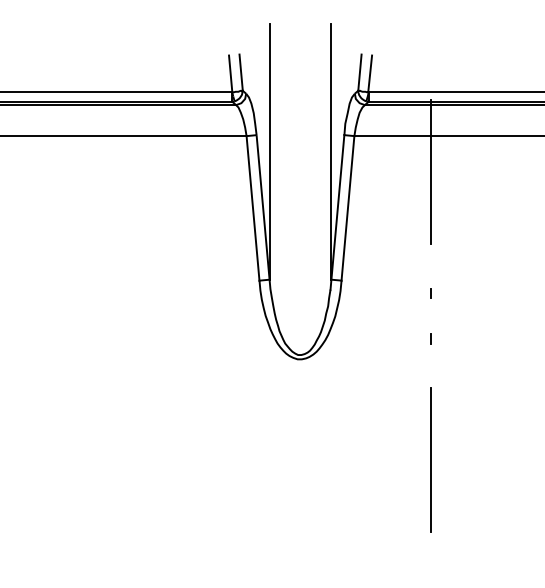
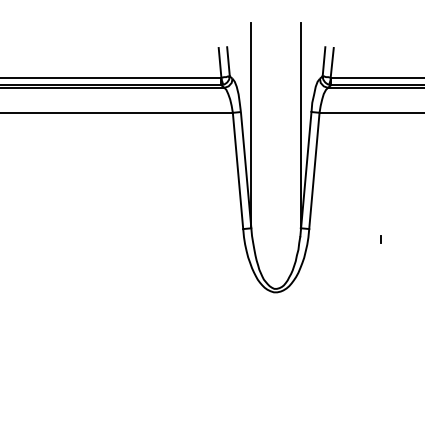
line: (430, 172) -> (380, 142), removed
line: (430, 338) -> (380, 275), removed
line: (430, 460) -> (380, 373), removed

